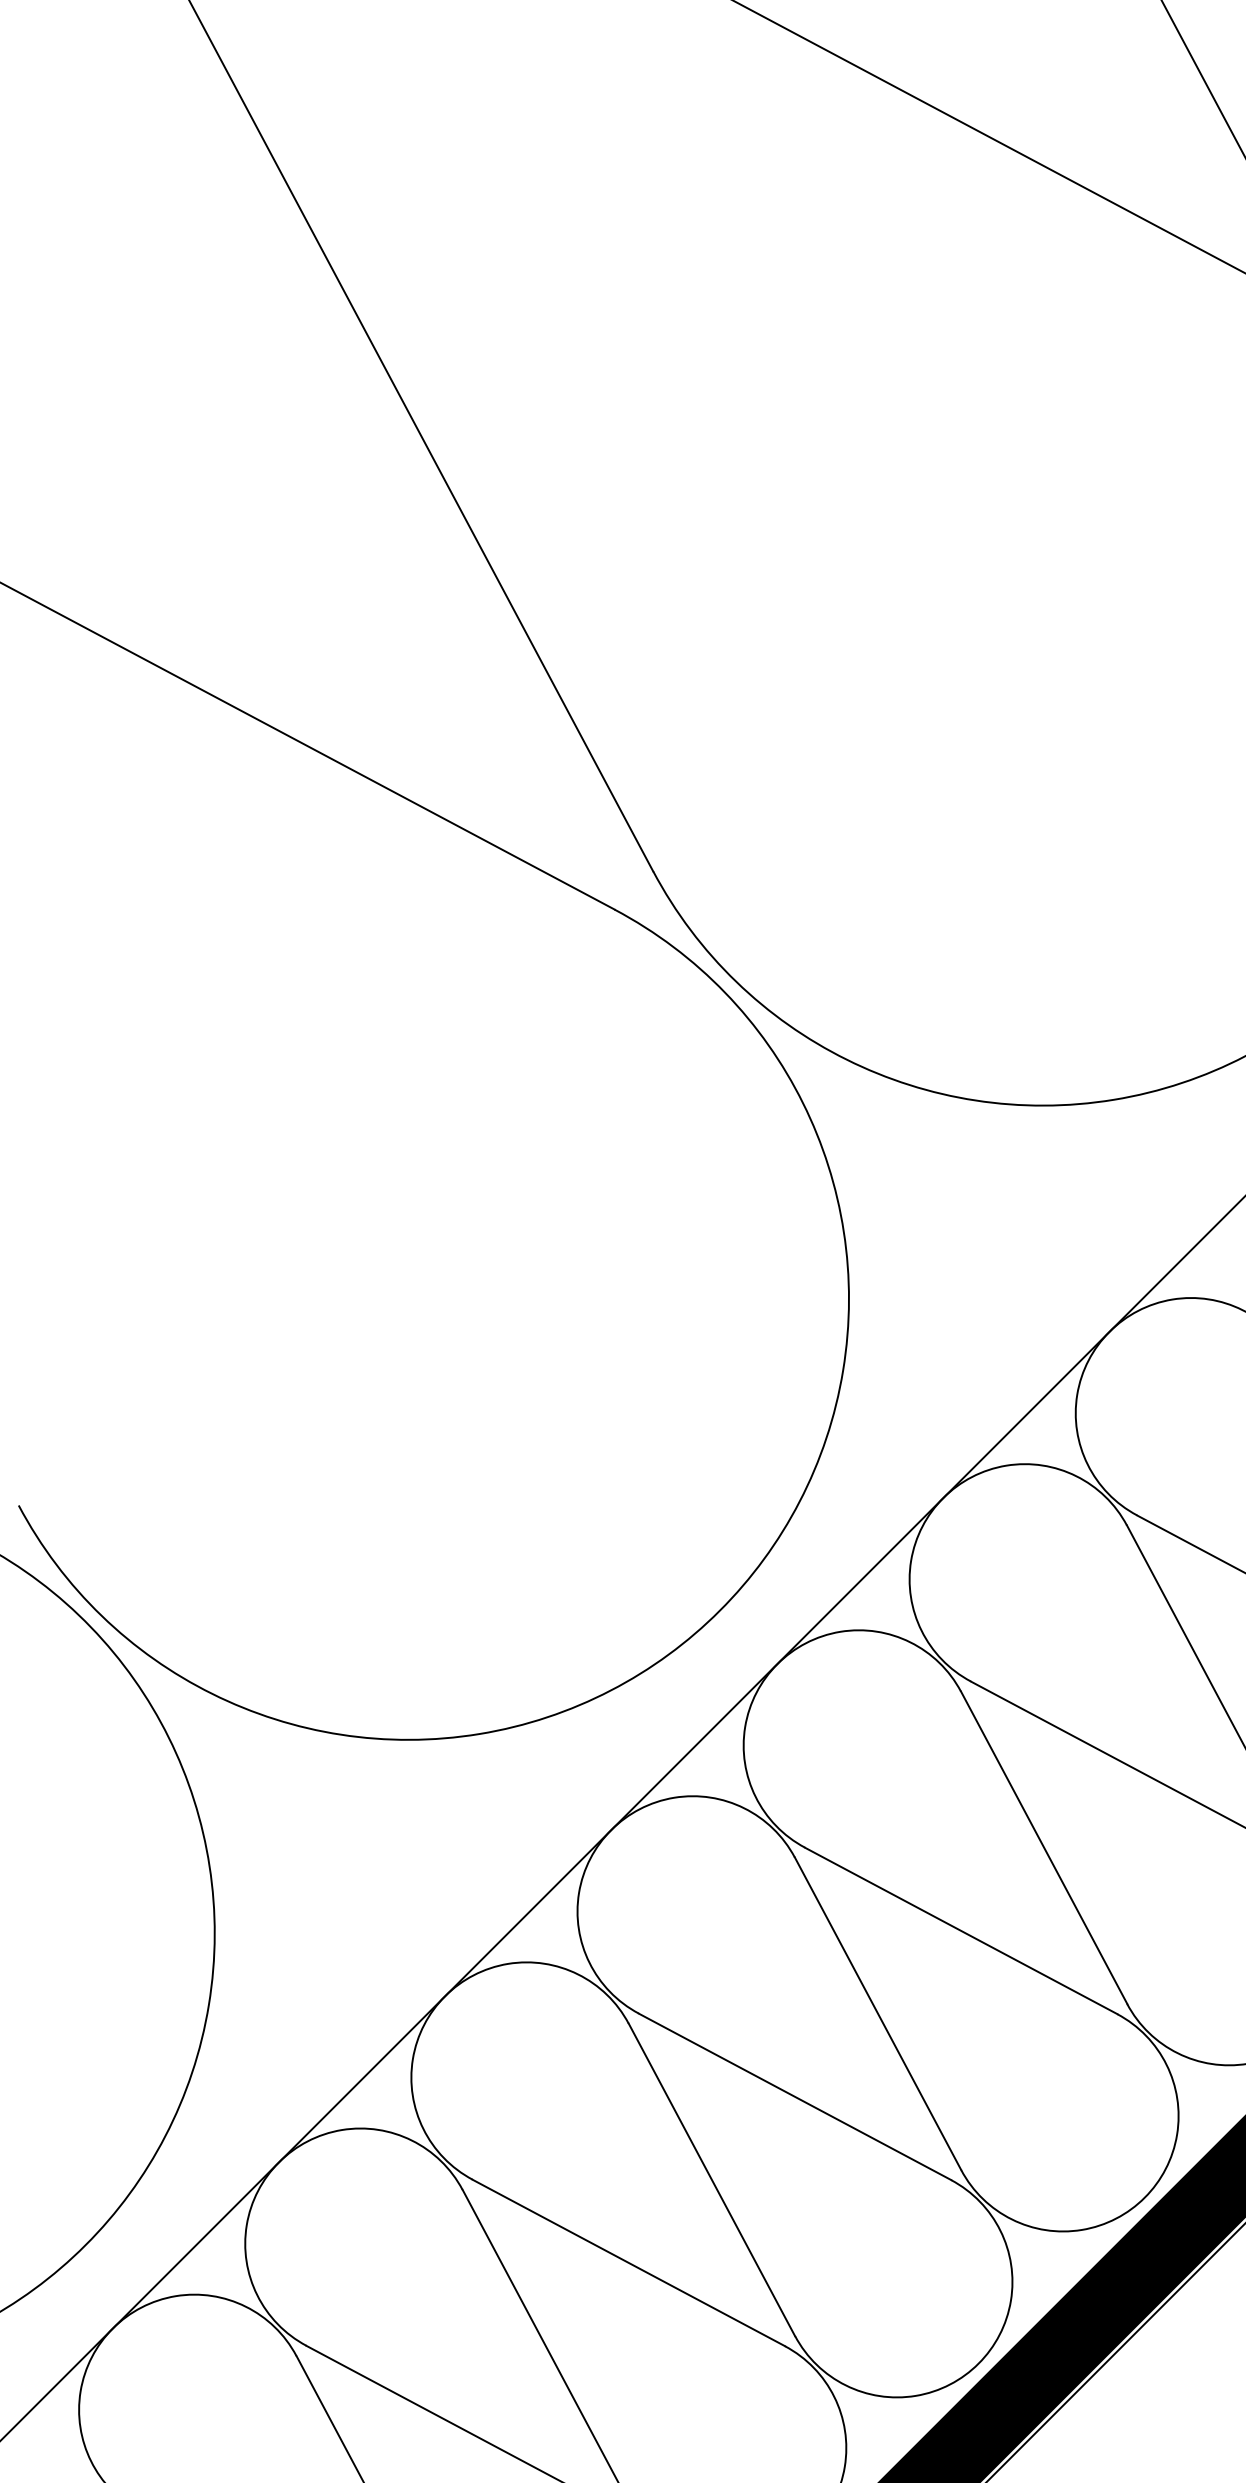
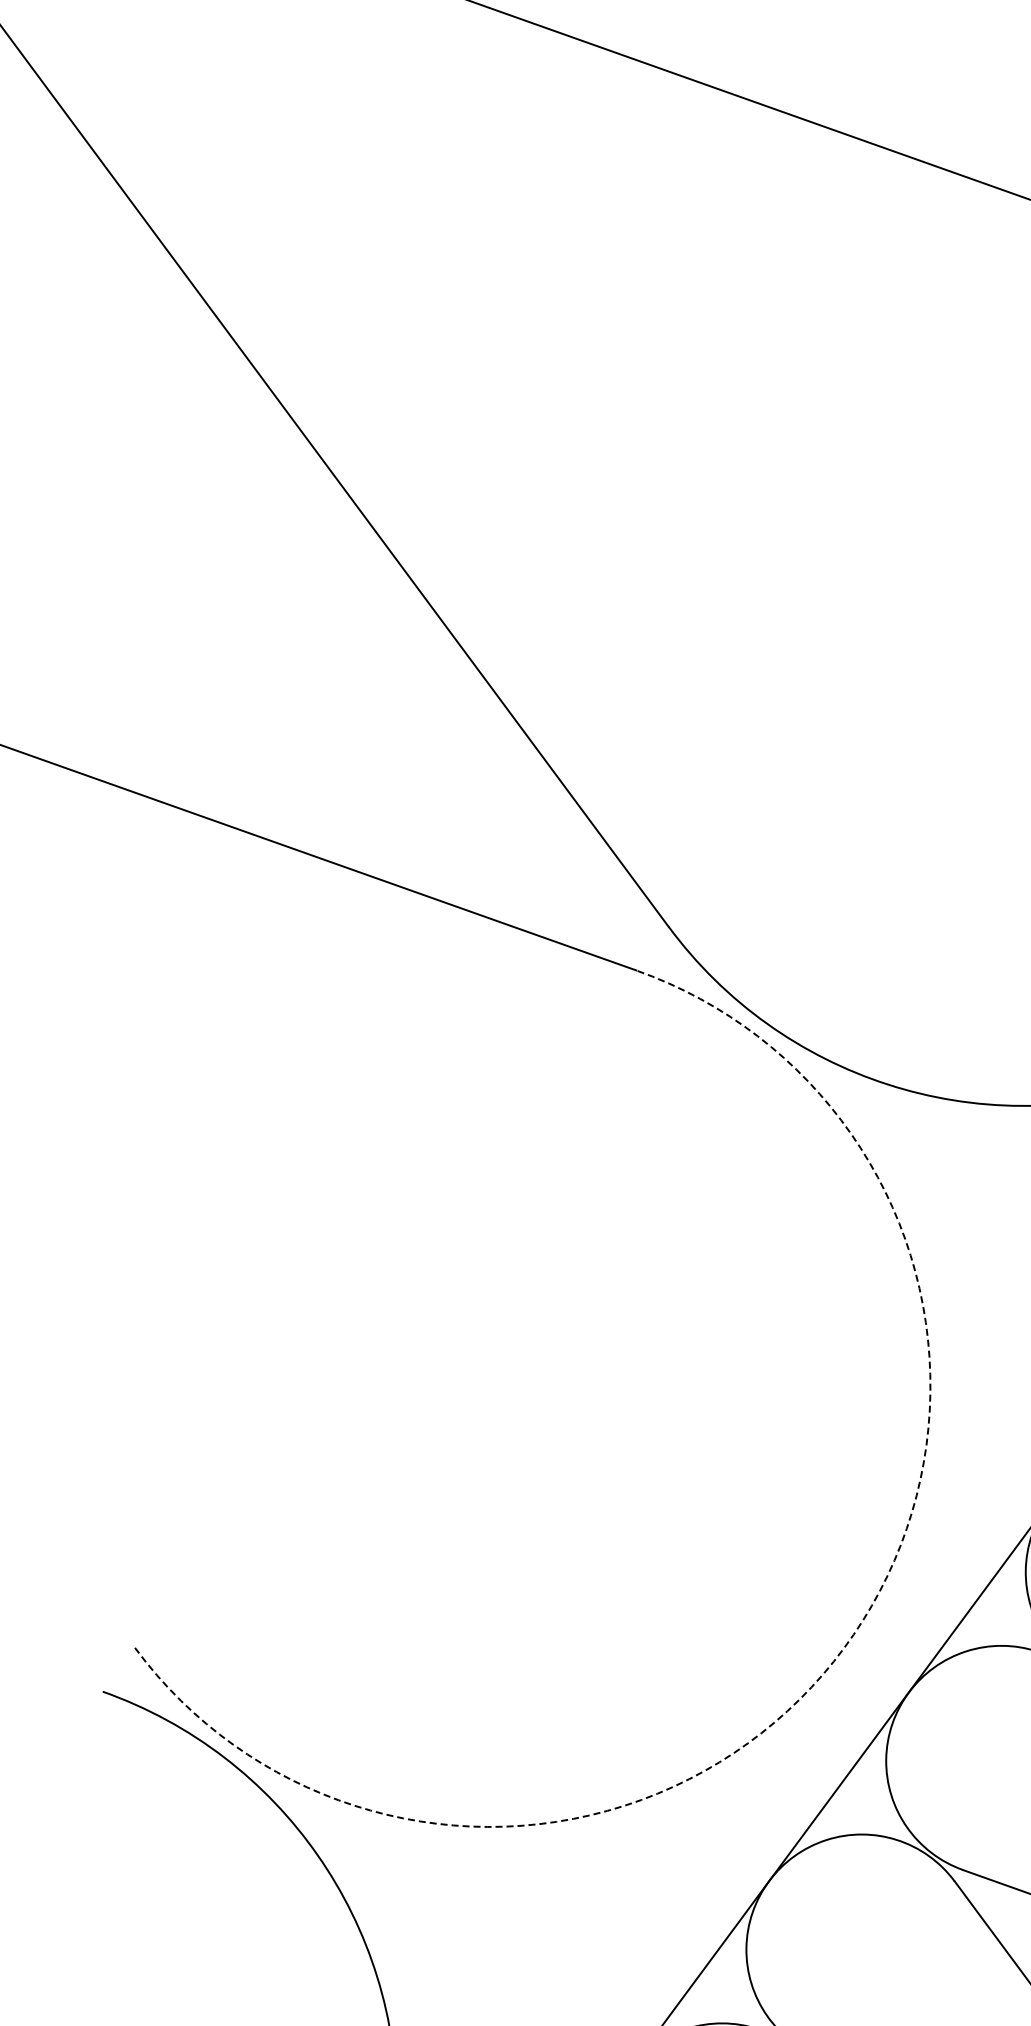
arc: (719, 1610) -> (843, 1648), solid -> dashed

